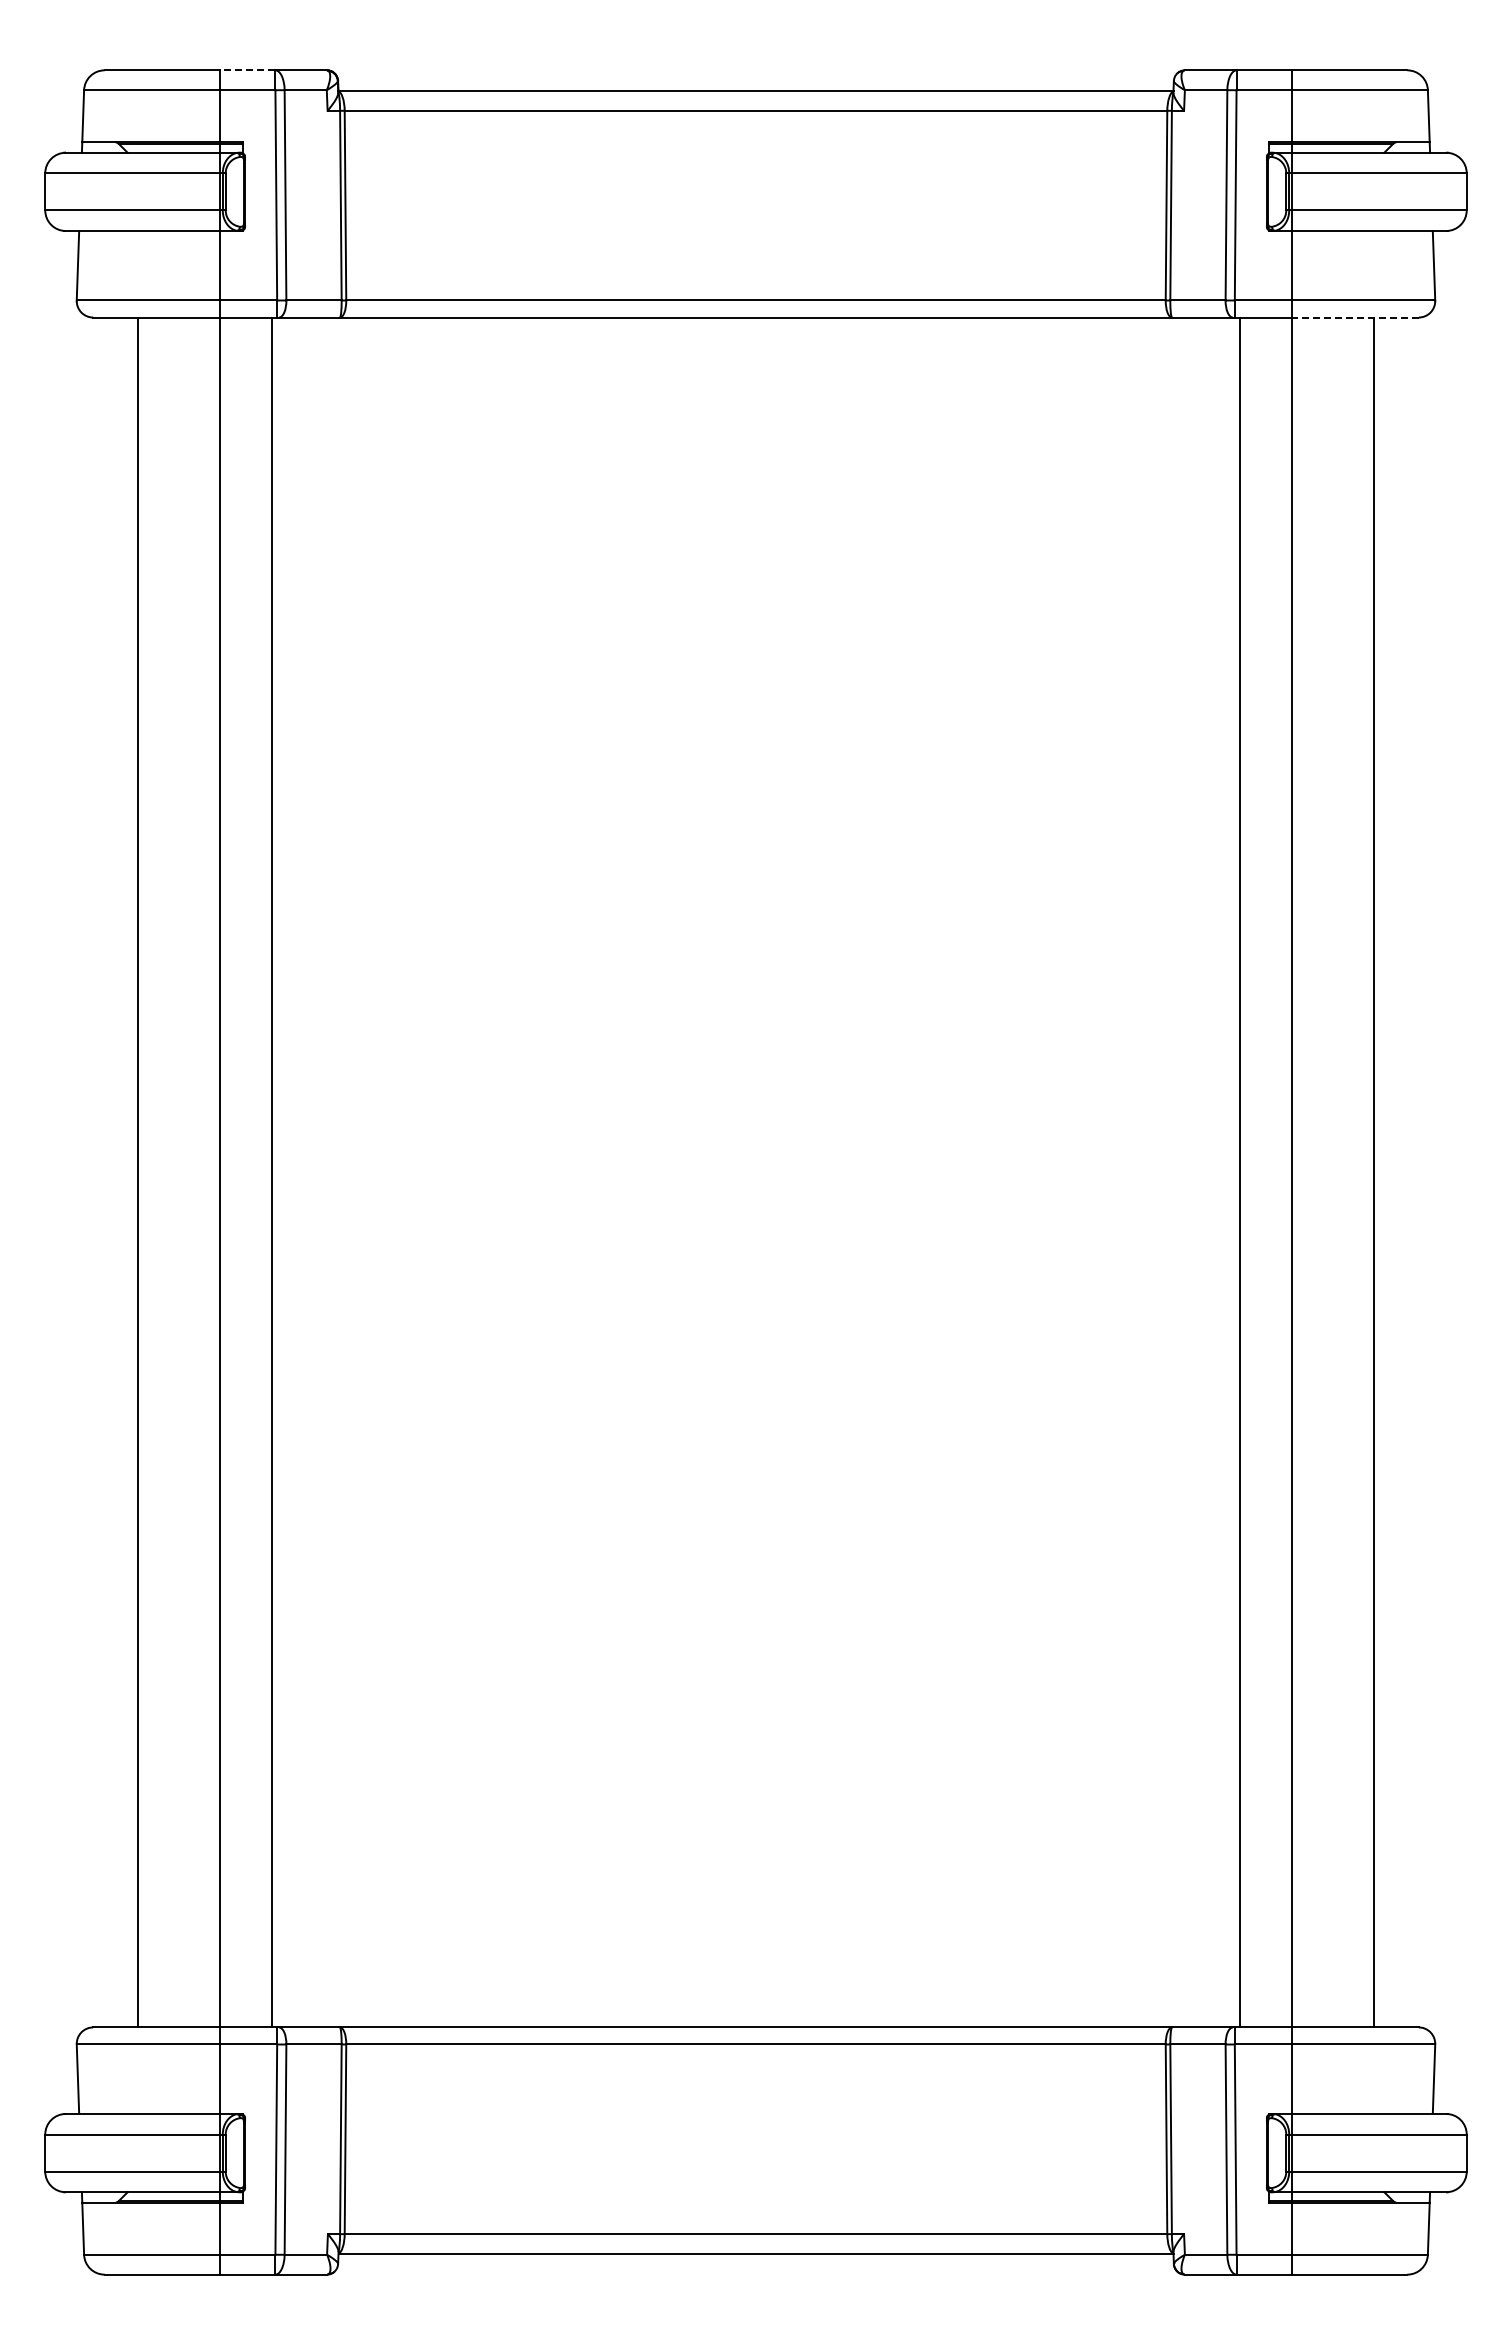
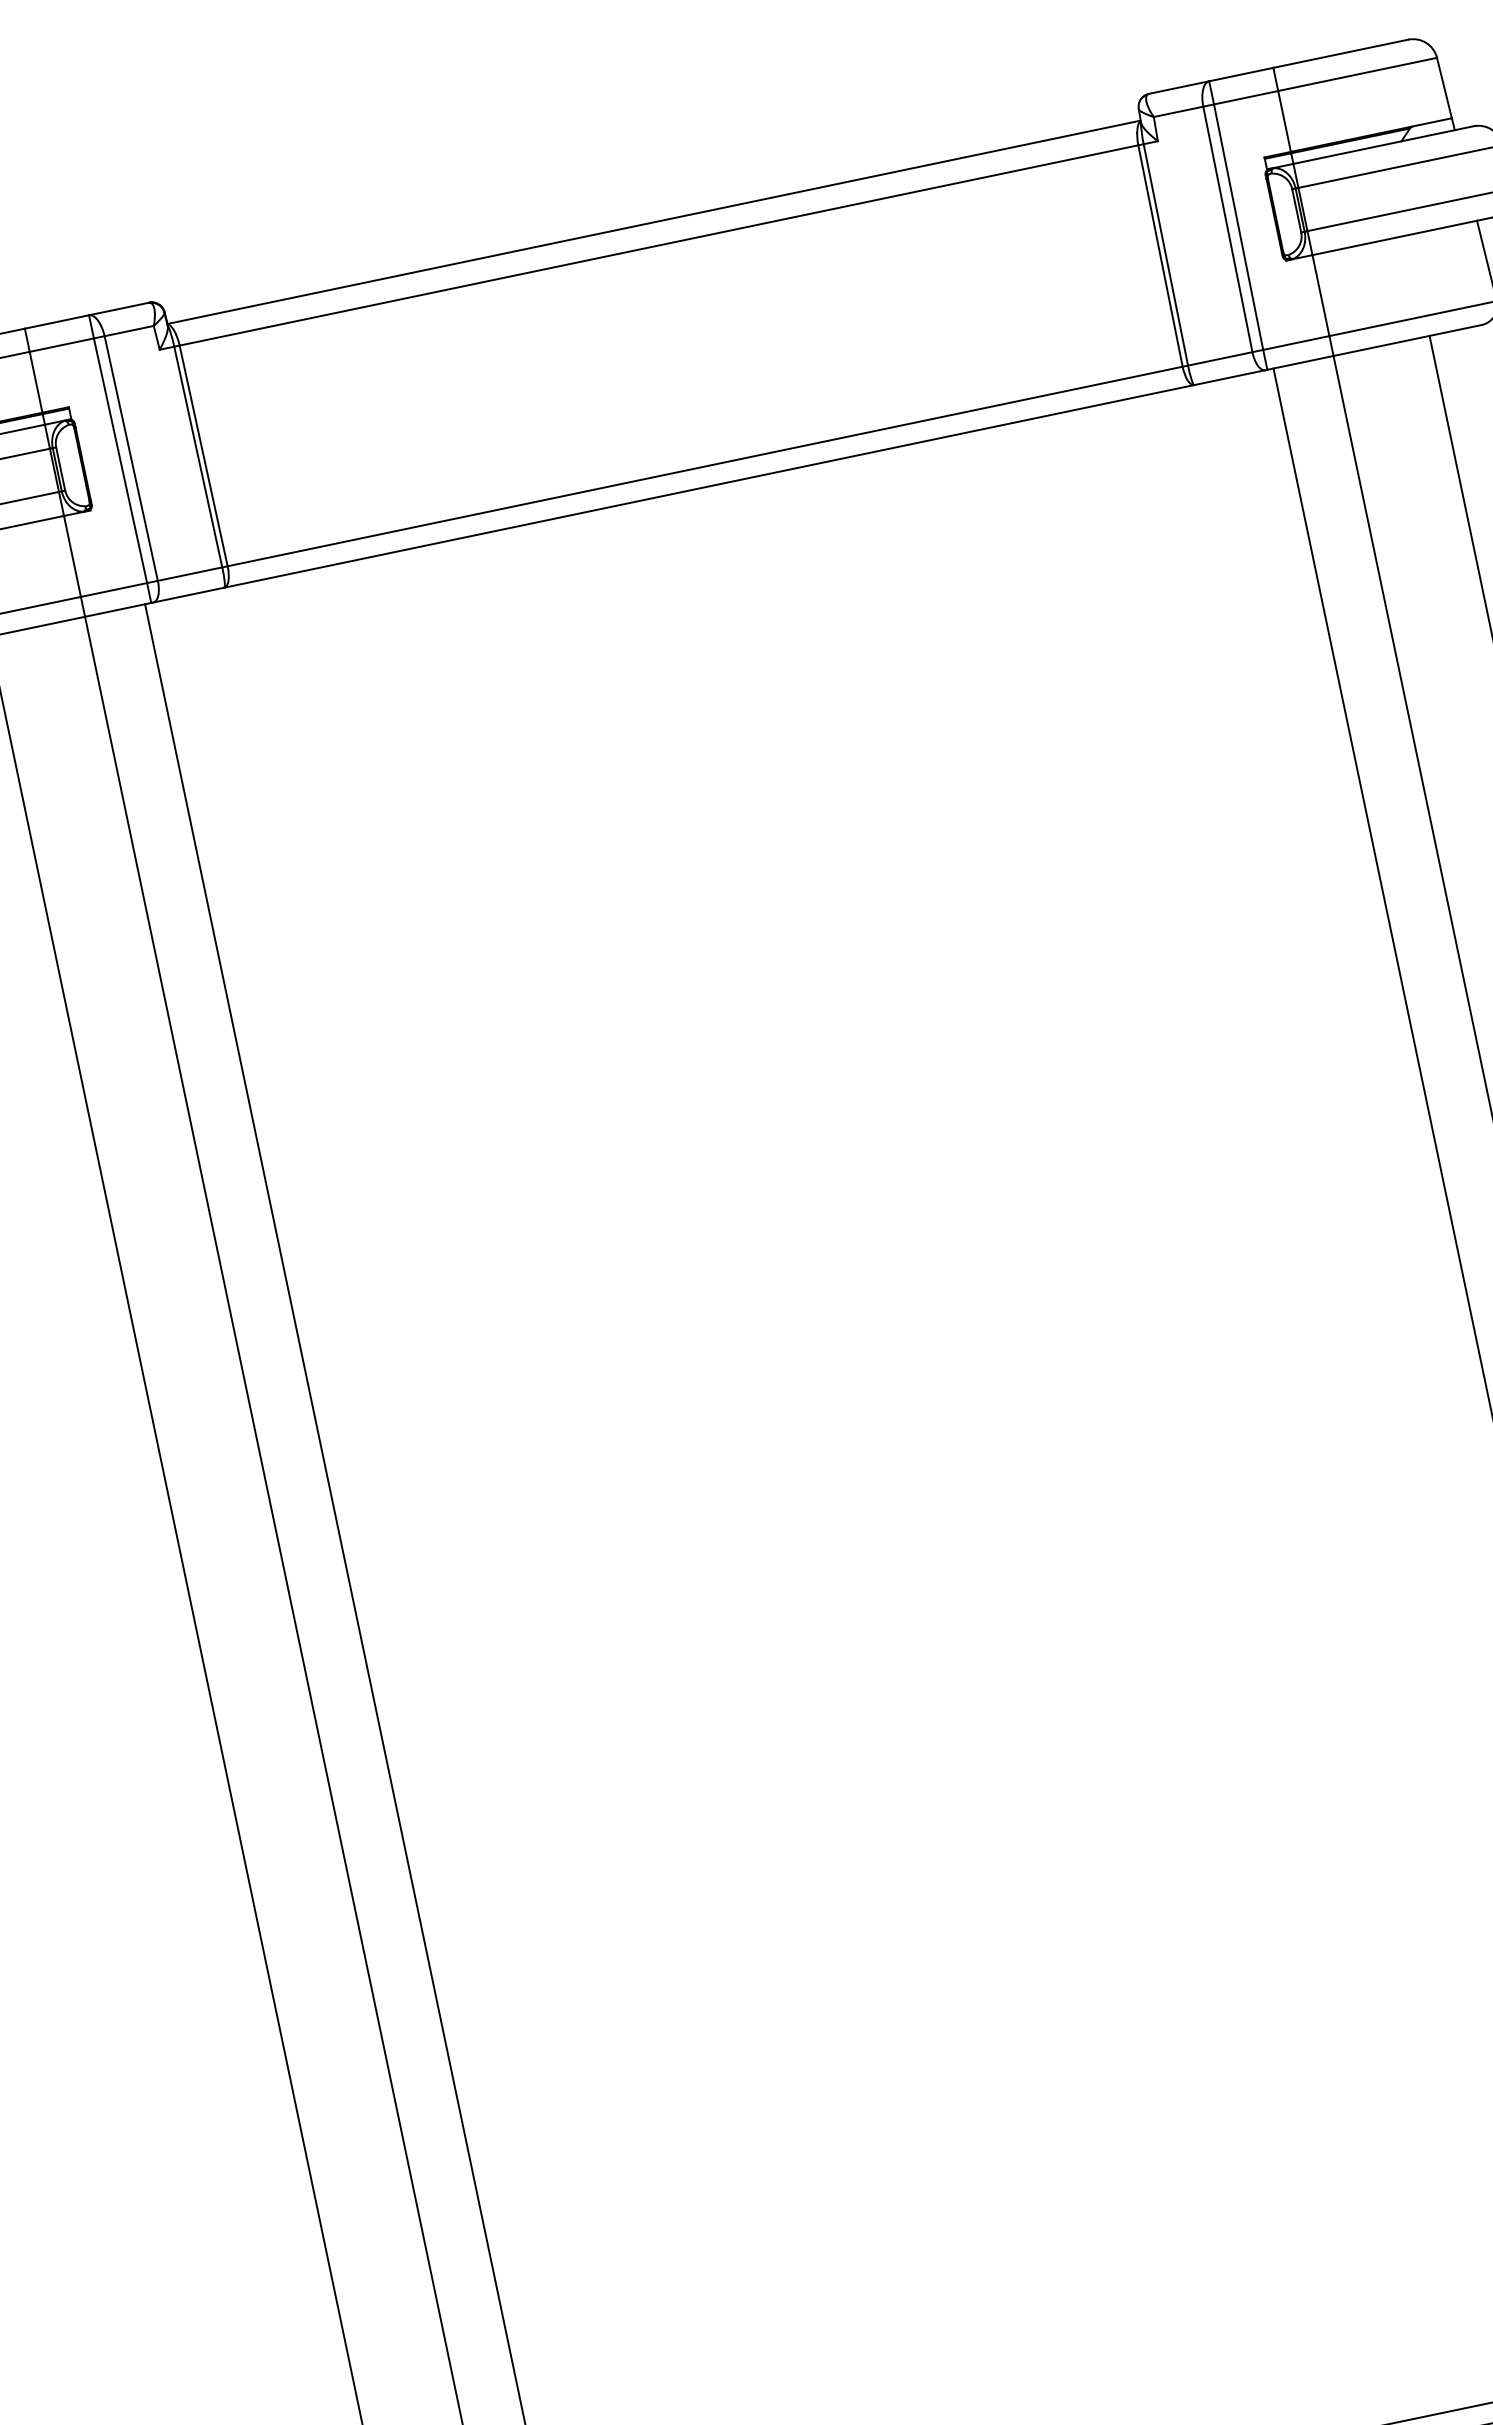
line: (247, 70) -> (56, 322), dashed -> solid
line: (1355, 317) -> (1407, 340), dashed -> solid

